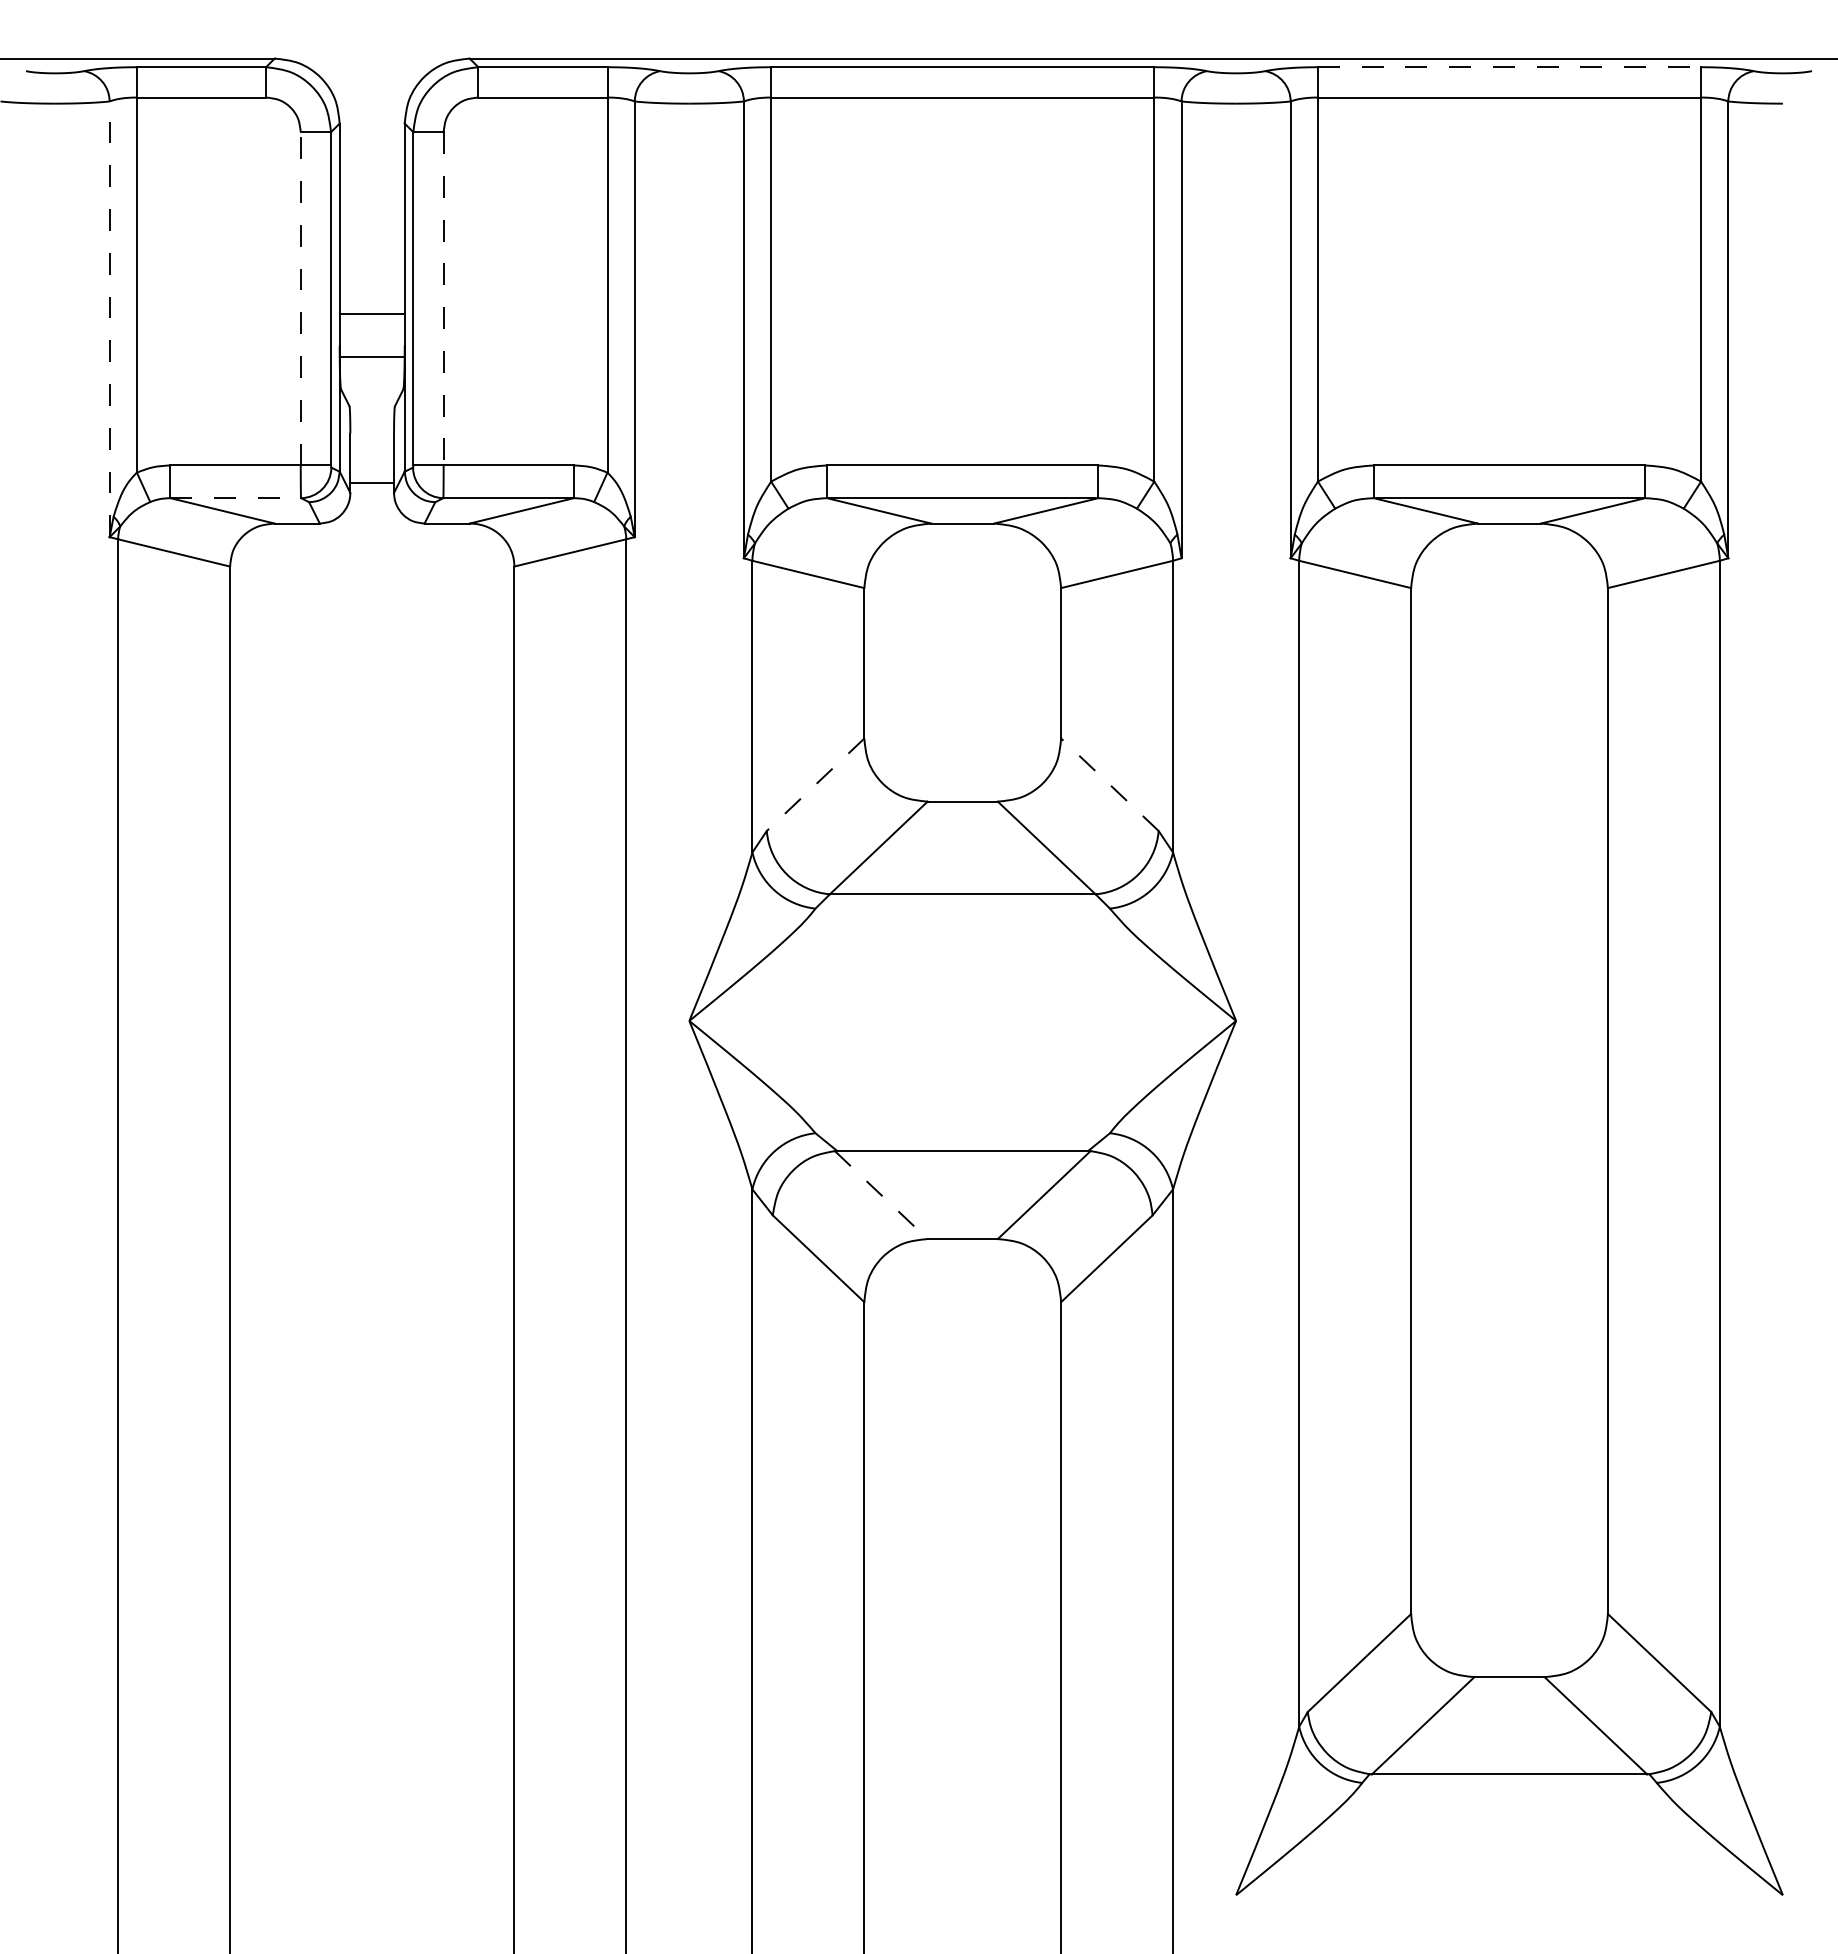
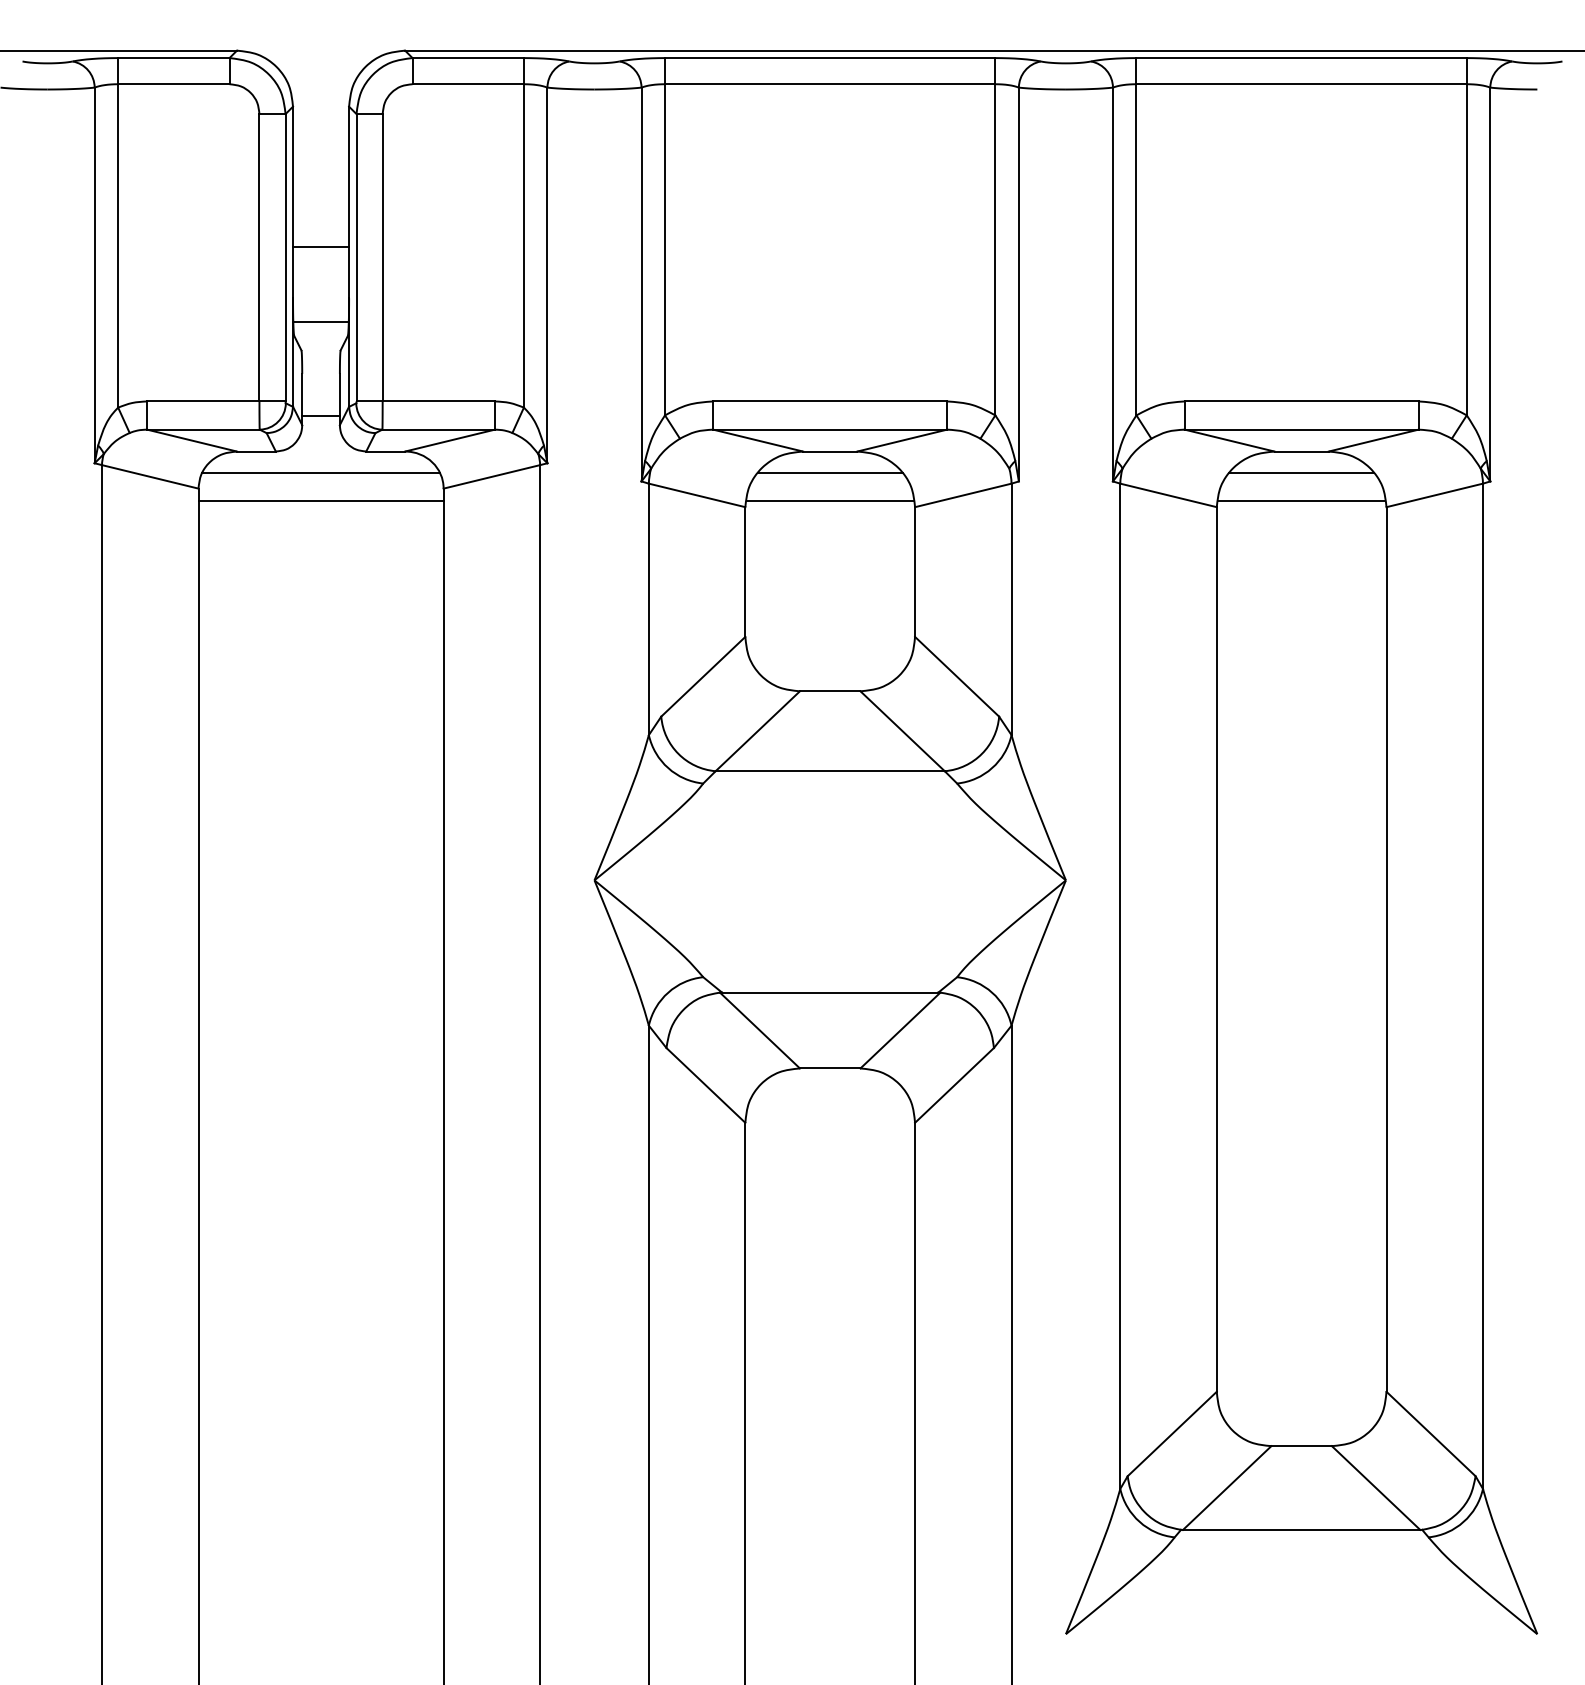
line: (1509, 67) -> (1301, 58), dashed -> solid
line: (300, 298) -> (259, 257), dashed -> solid
line: (443, 298) -> (382, 257), dashed -> solid
line: (372, 314) -> (321, 322), moved
line: (109, 319) -> (94, 275), dashed -> solid
line: (371, 356) -> (320, 246), moved
line: (236, 498) -> (204, 429), dashed -> solid
line: (372, 548) -> (321, 473), added
line: (962, 548) -> (830, 473), added
line: (1509, 548) -> (1301, 473), added
line: (372, 581) -> (321, 501), added
line: (962, 581) -> (830, 501), added
line: (1509, 581) -> (1301, 501), added
line: (1109, 784) -> (956, 676), dashed -> solid
line: (815, 785) -> (703, 677), dashed -> solid
line: (881, 1195) -> (760, 1030), dashed -> solid

